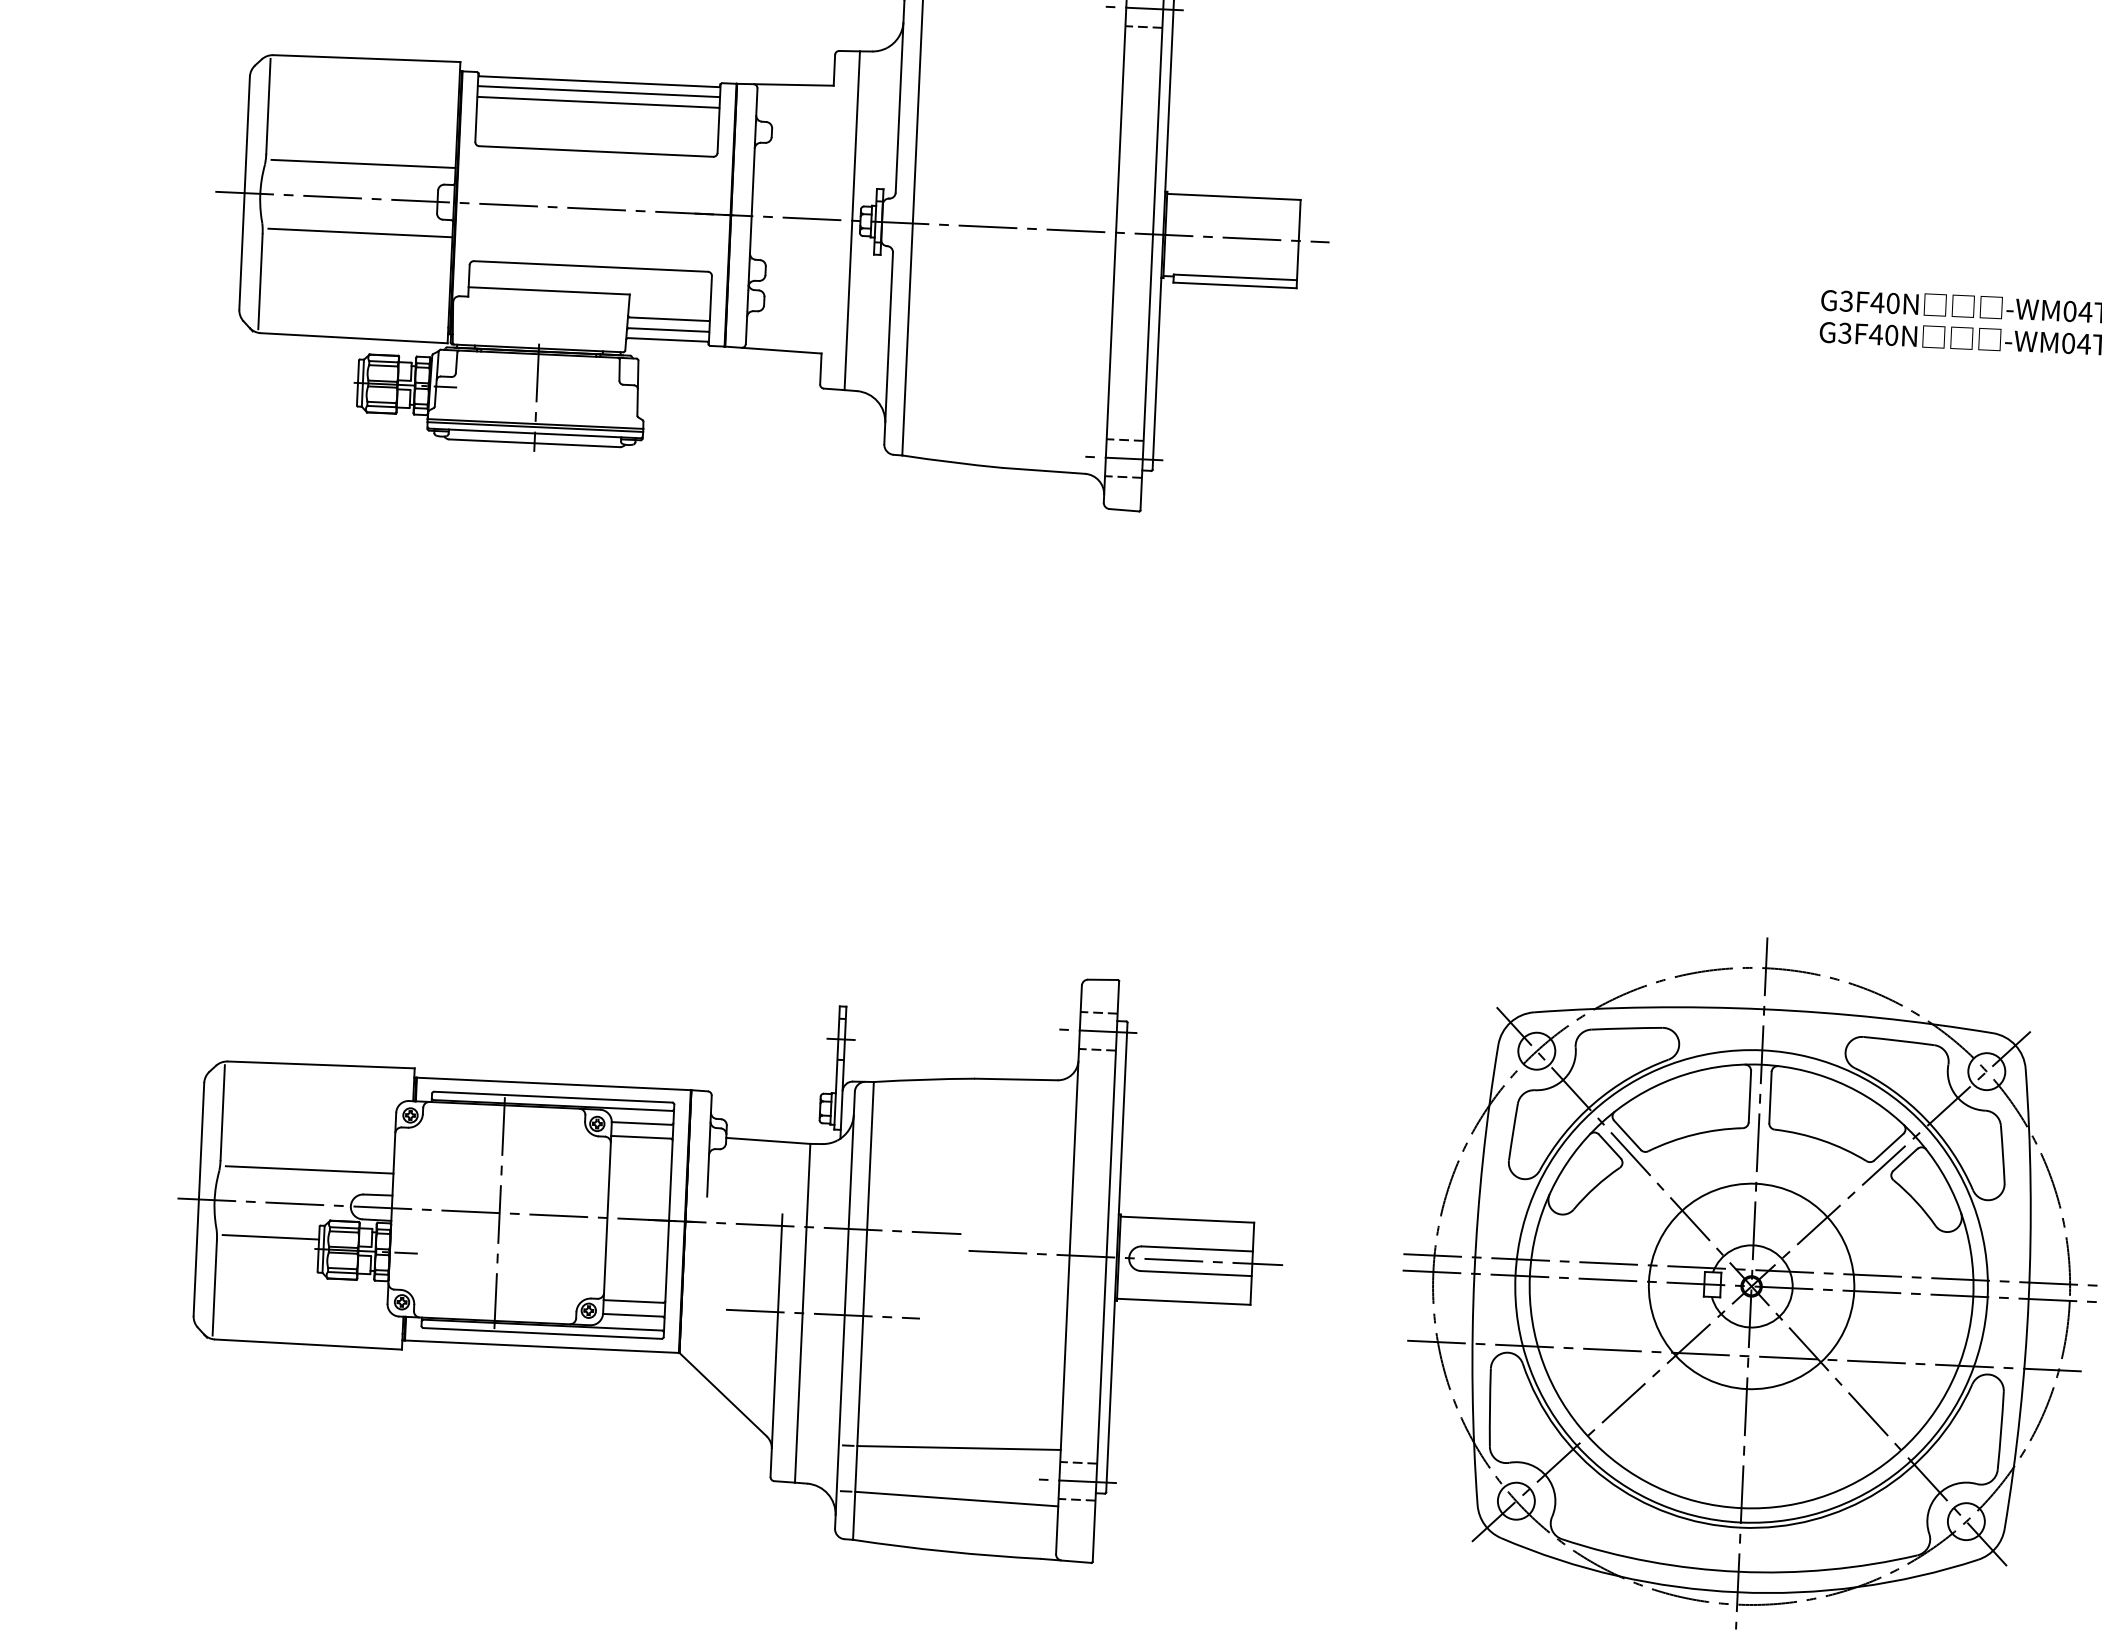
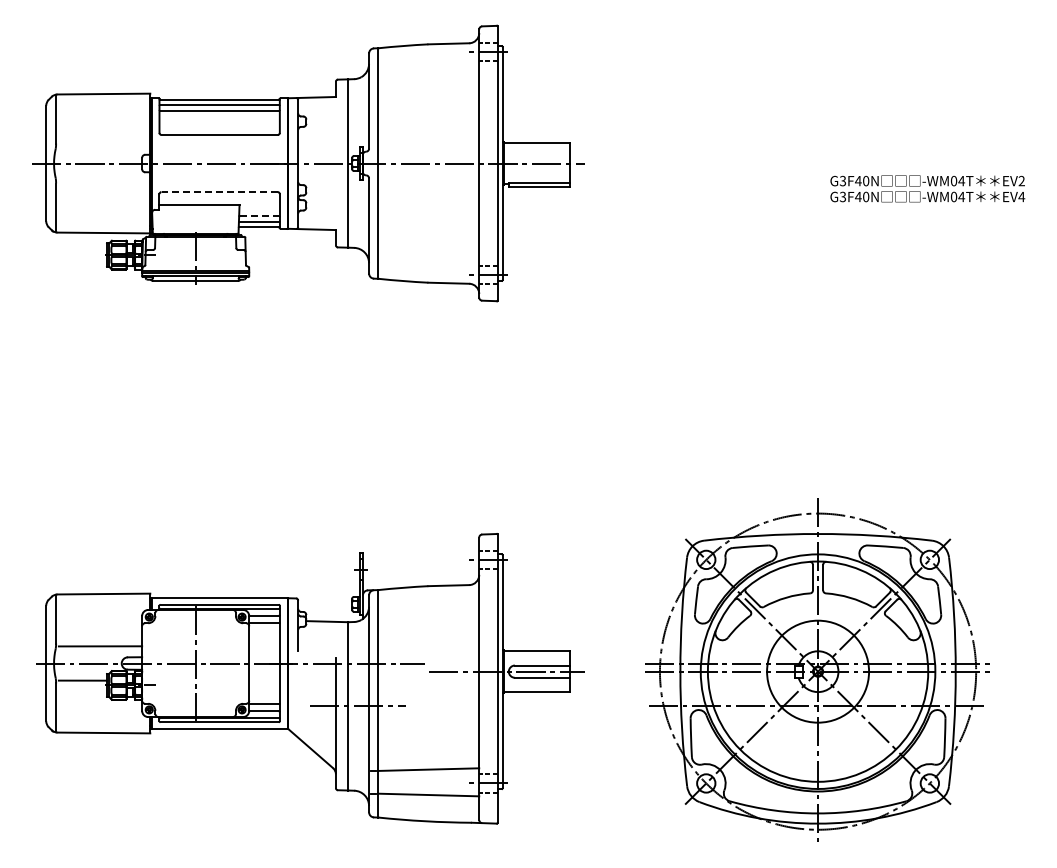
line: (363, 164) -> (104, 146), removed
line: (360, 232) -> (104, 180), removed
line: (590, 267) -> (219, 192), solid -> dashed
line: (668, 319) -> (259, 216), solid -> dashed

